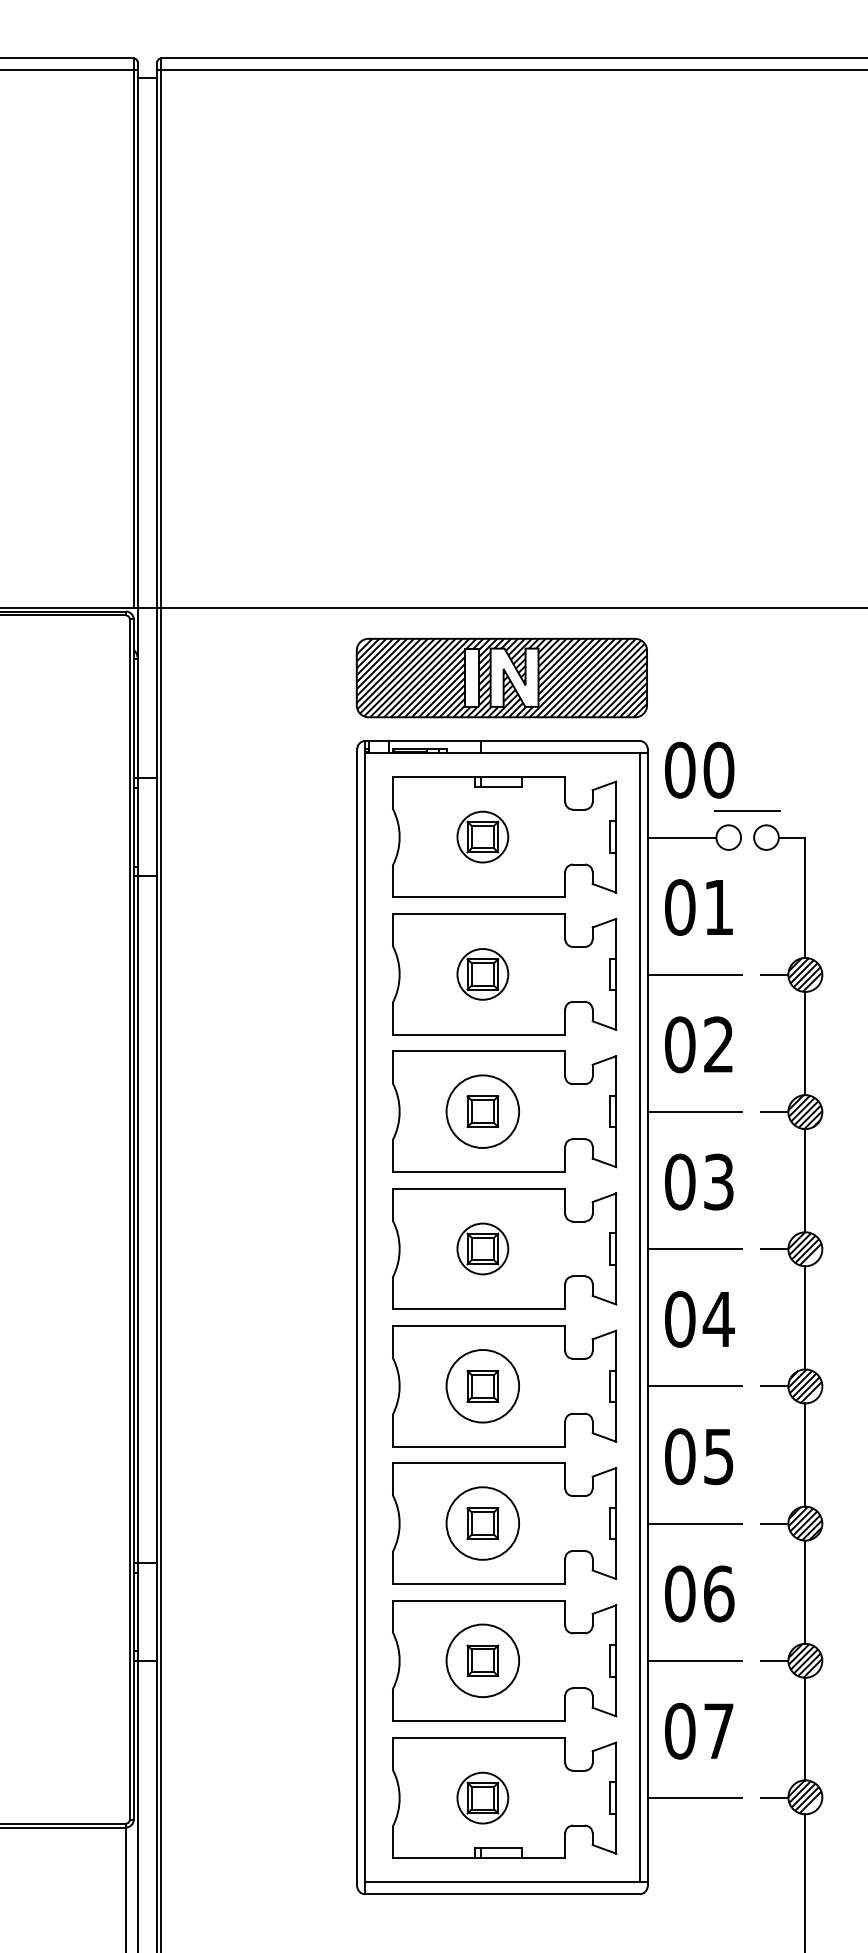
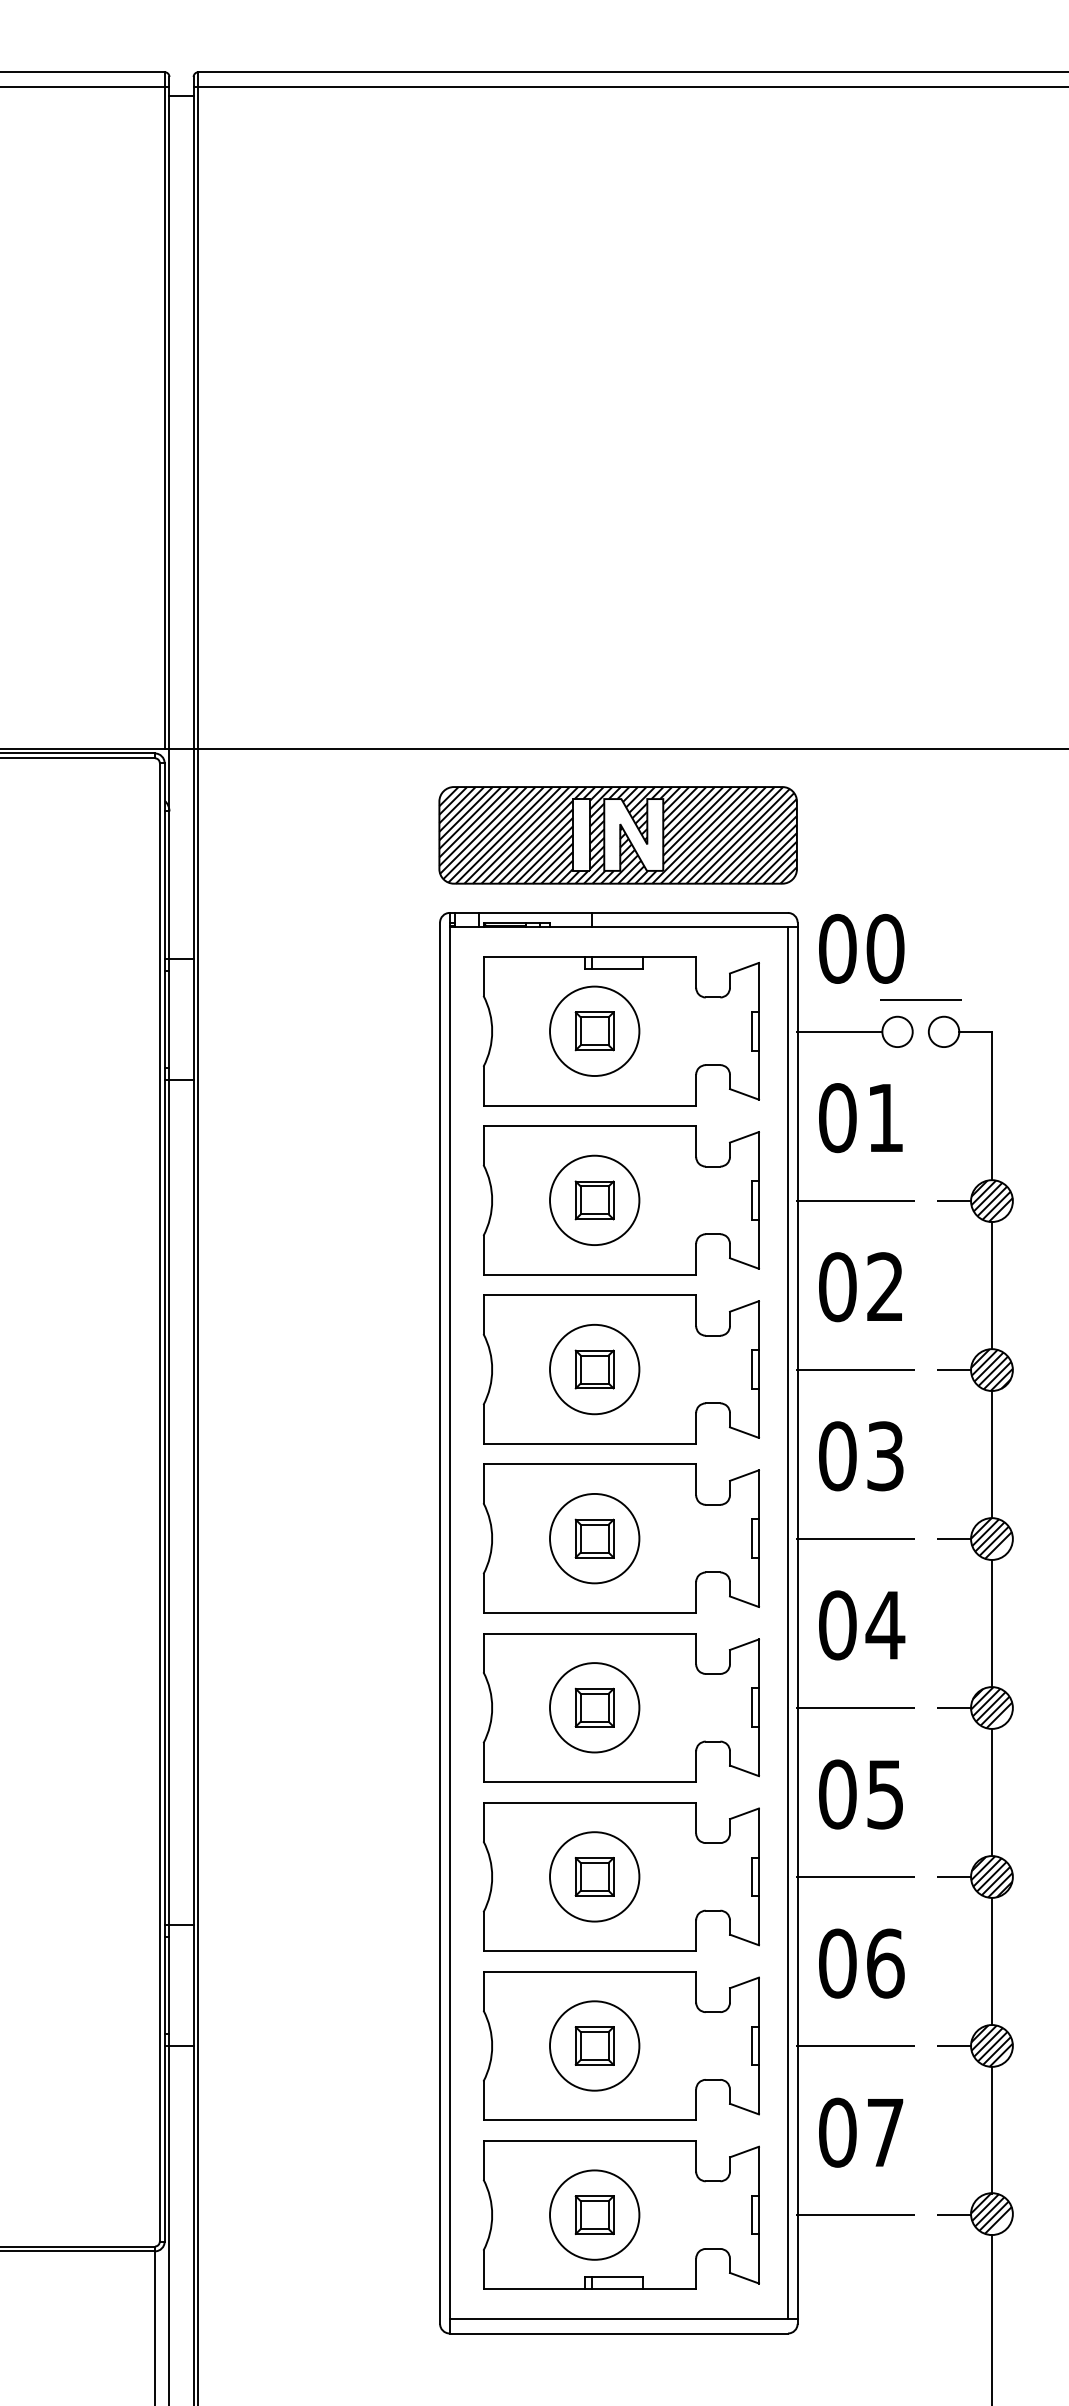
circle: (482, 837) -> (594, 1031), size x1.43
circle: (482, 974) -> (594, 1200), size x1.43
circle: (482, 1248) -> (594, 1538), size x1.43
circle: (482, 1797) -> (594, 2214), size x1.43

